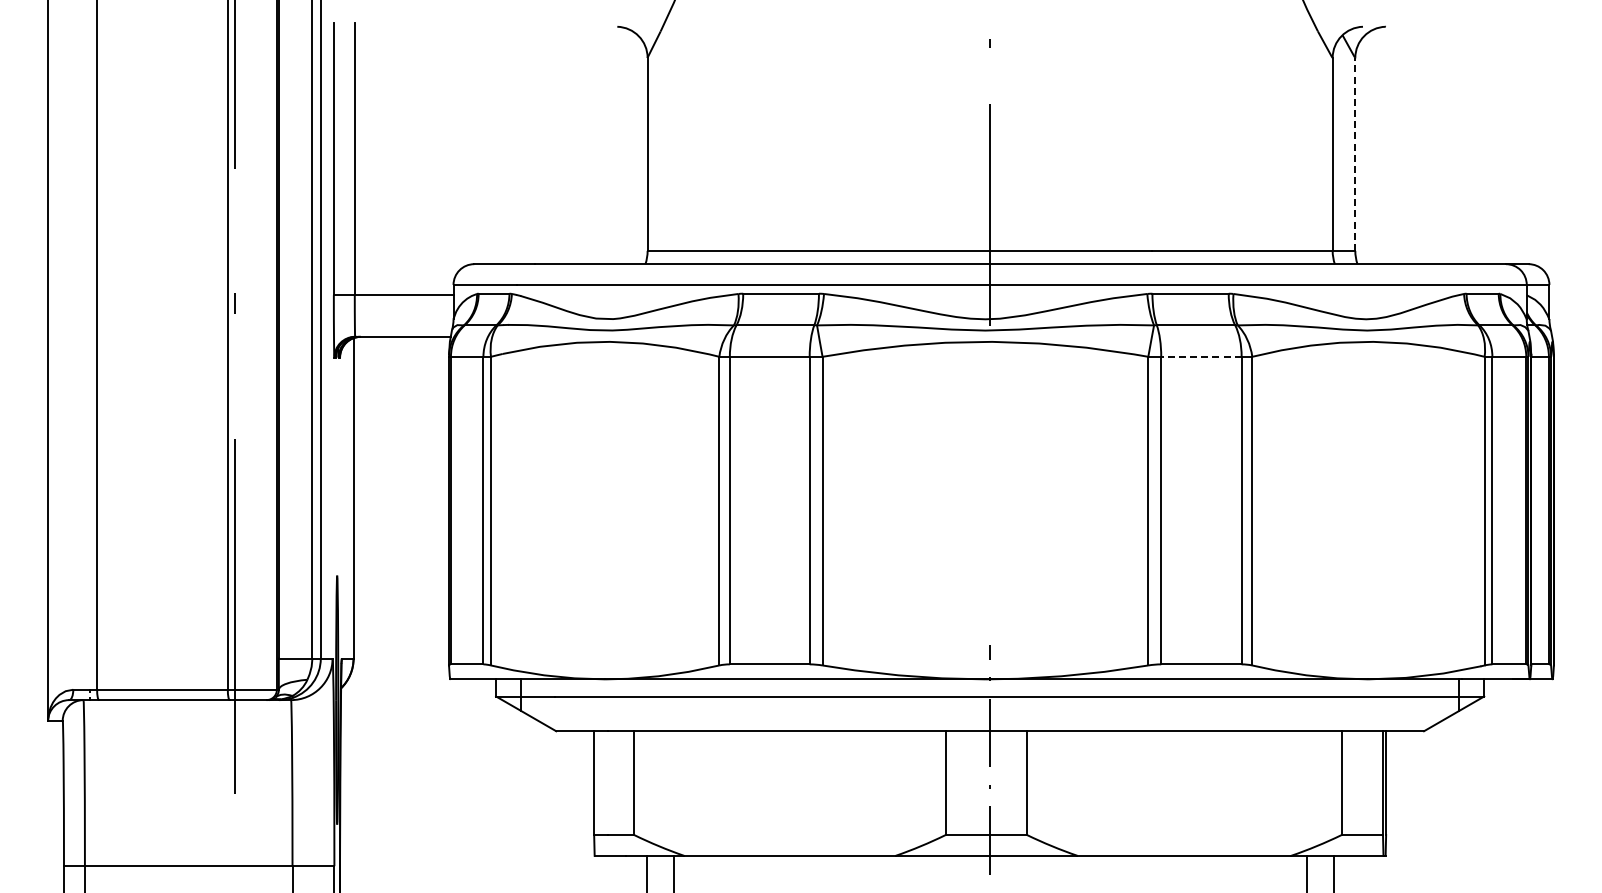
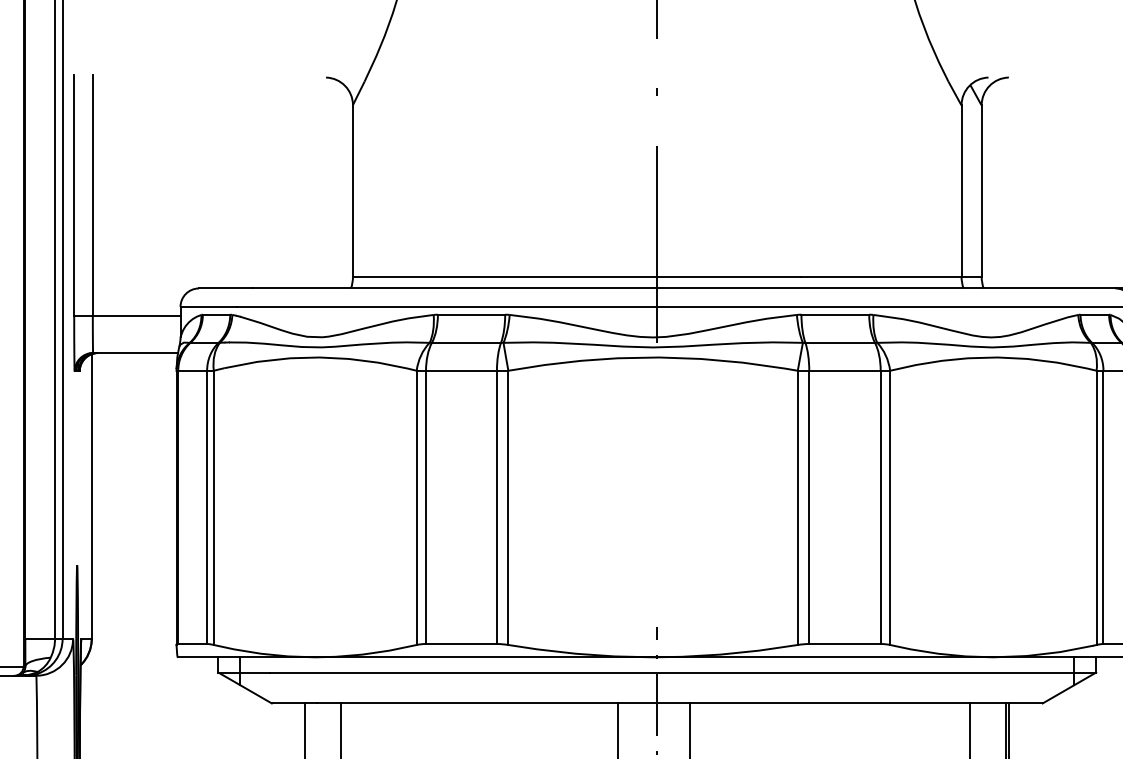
line: (1355, 154) -> (981, 191), dashed -> solid
line: (1200, 356) -> (844, 370), dashed -> solid

